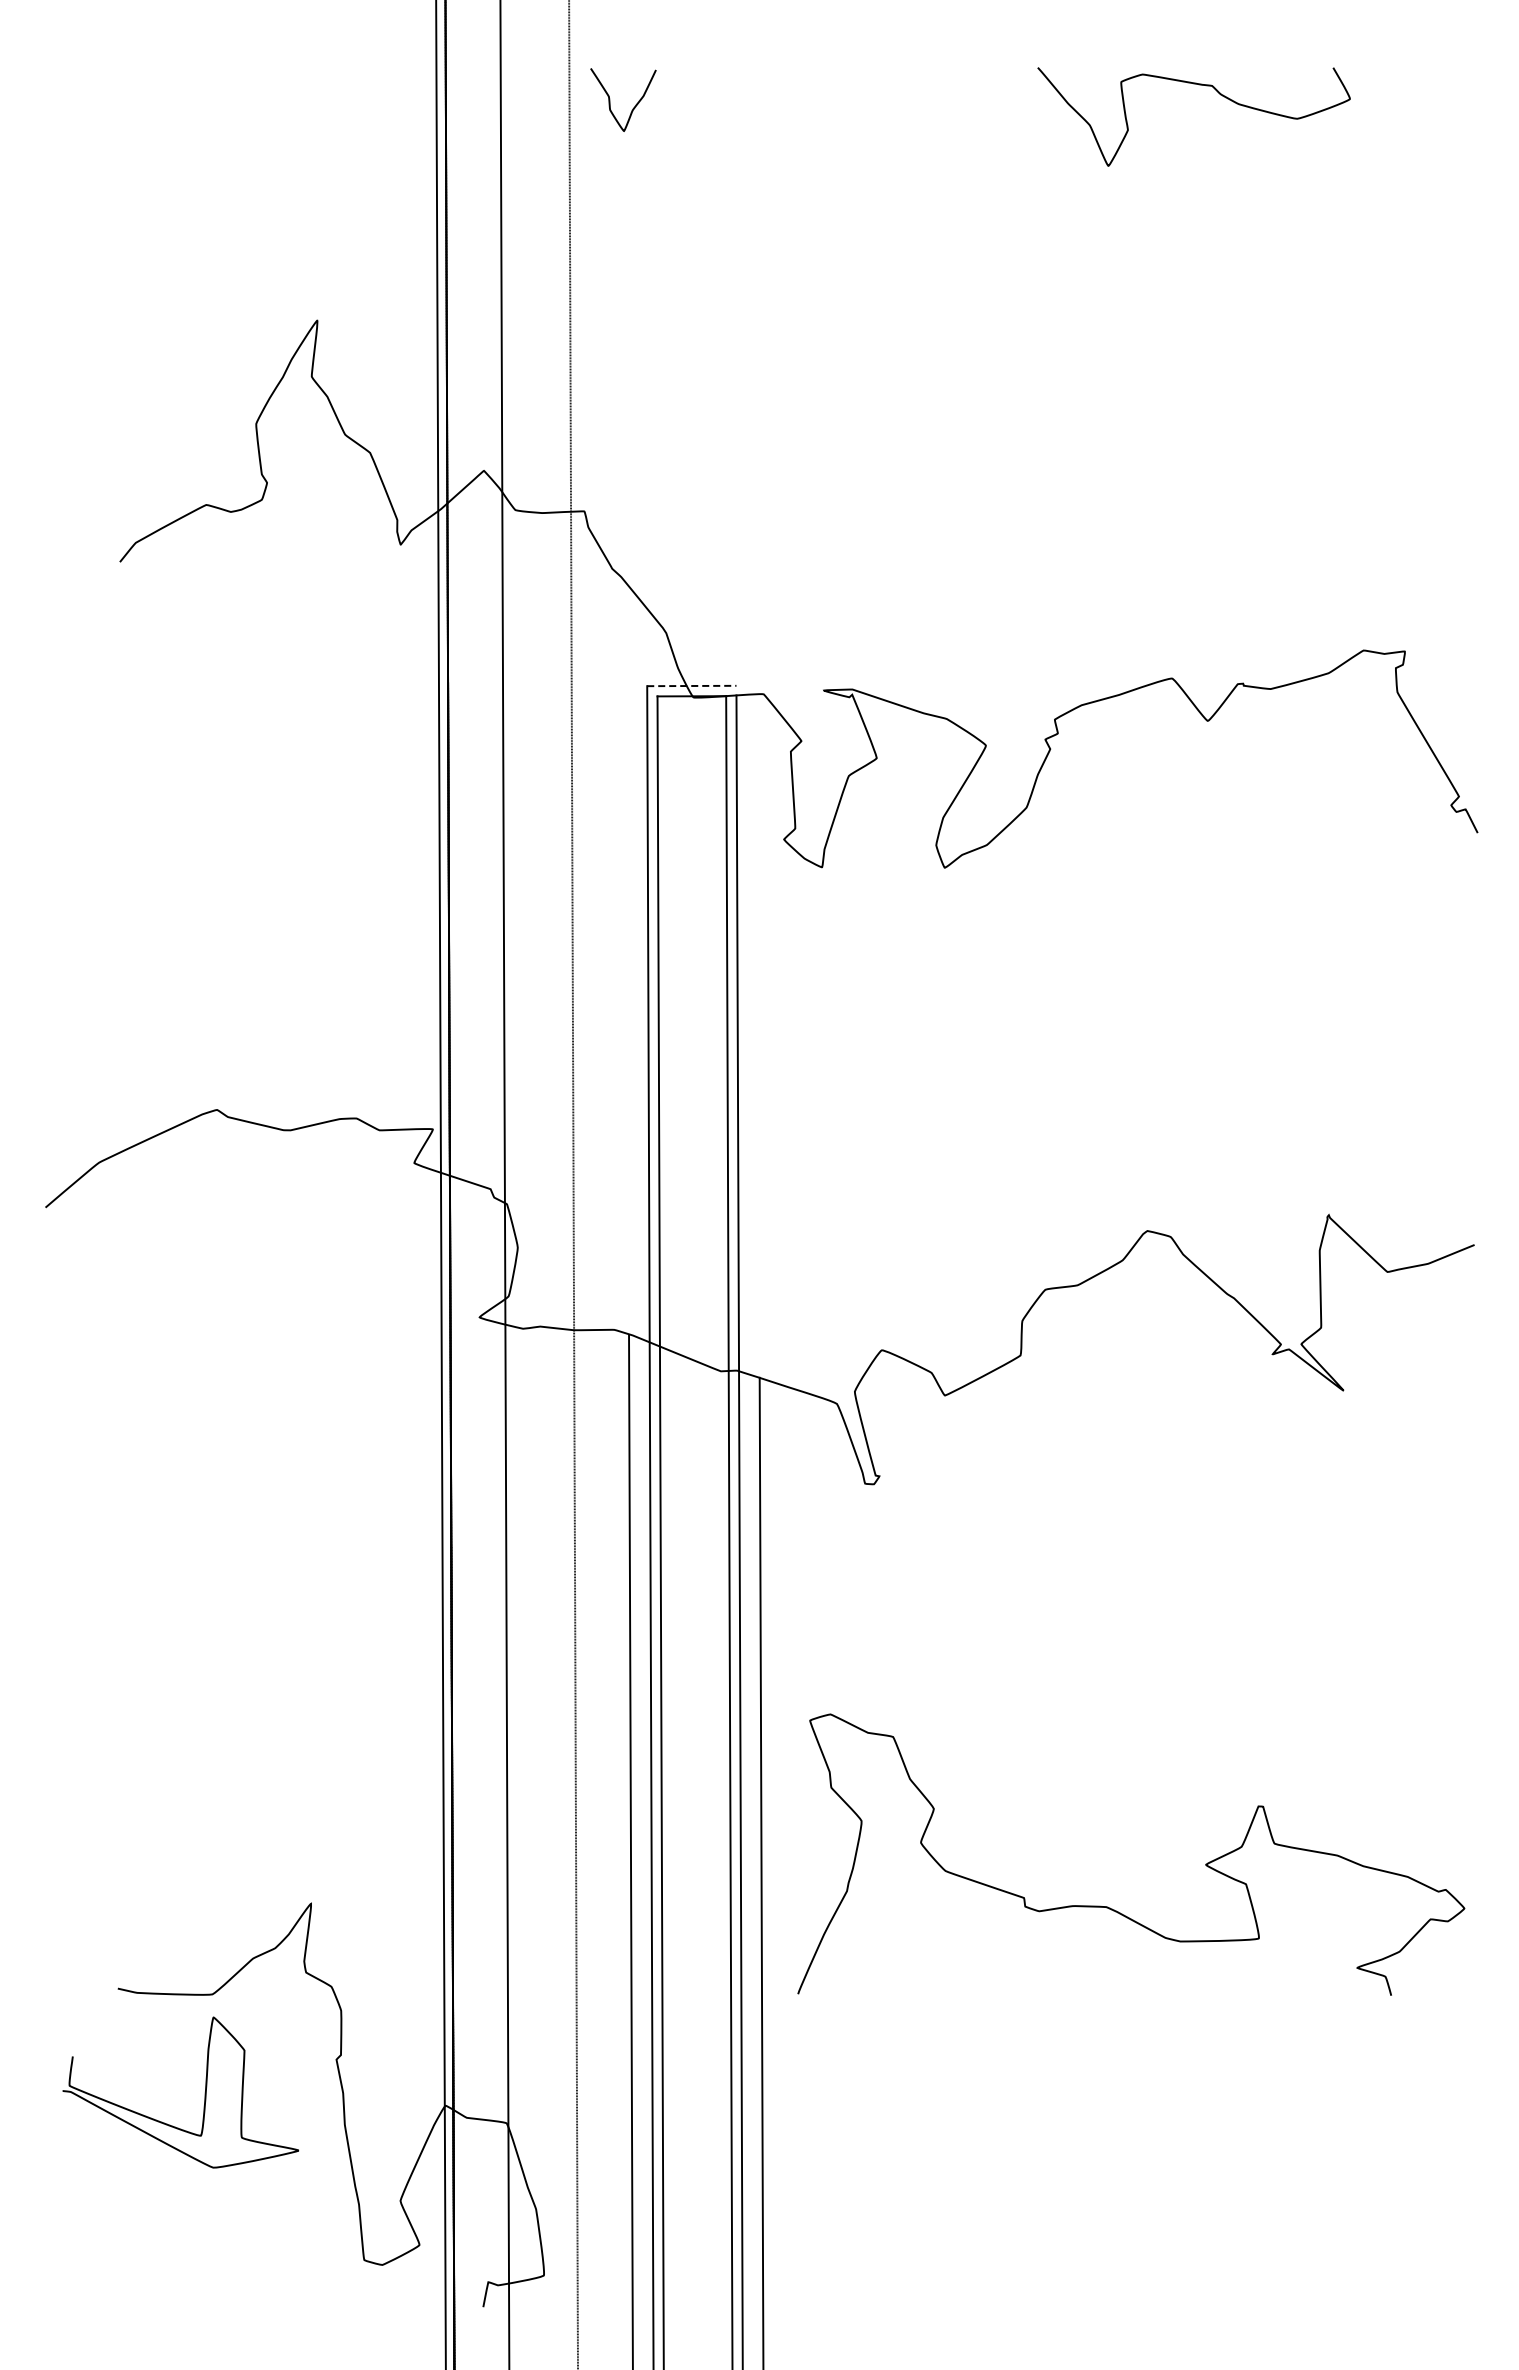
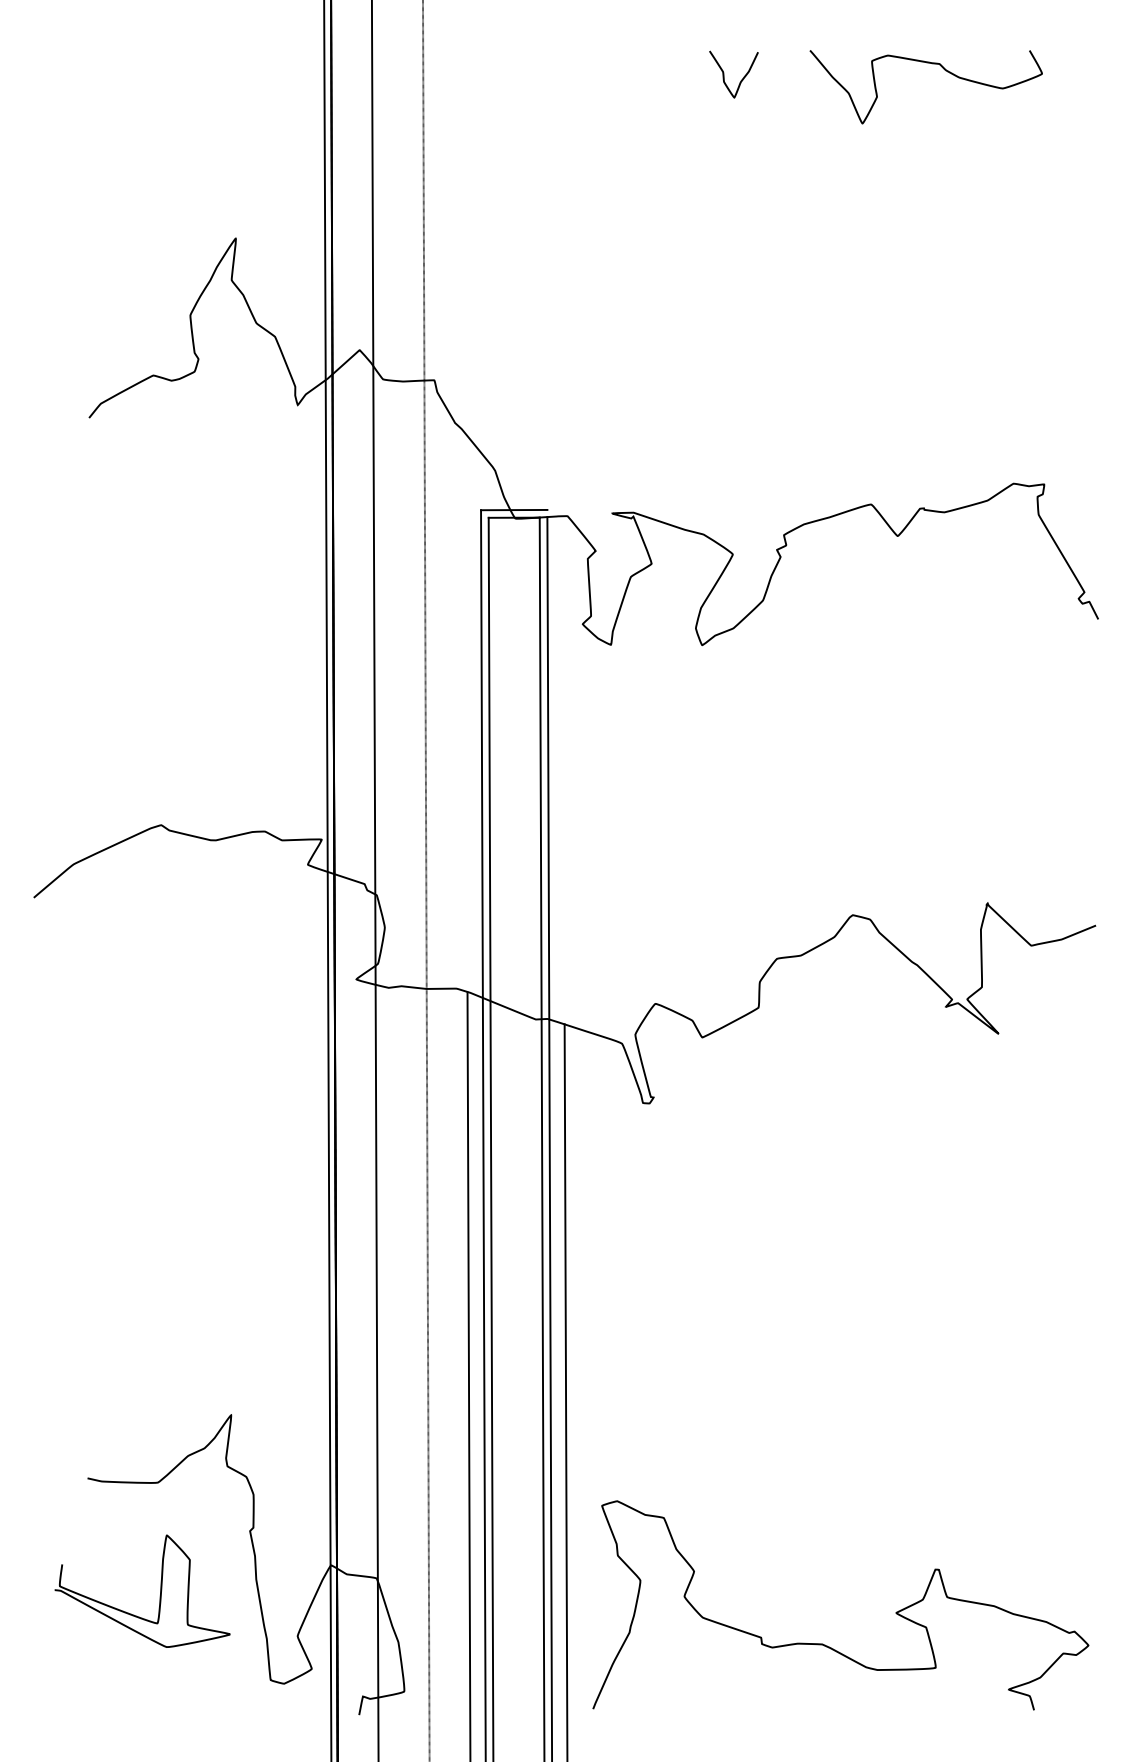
curve: (1199, 85) -> (930, 63), moved
curve: (632, 108) -> (740, 80), moved
line: (691, 686) -> (513, 510), dashed -> solid
curve: (1110, 1907) -> (825, 1644), moved
curve: (204, 2092) -> (160, 1591), moved

